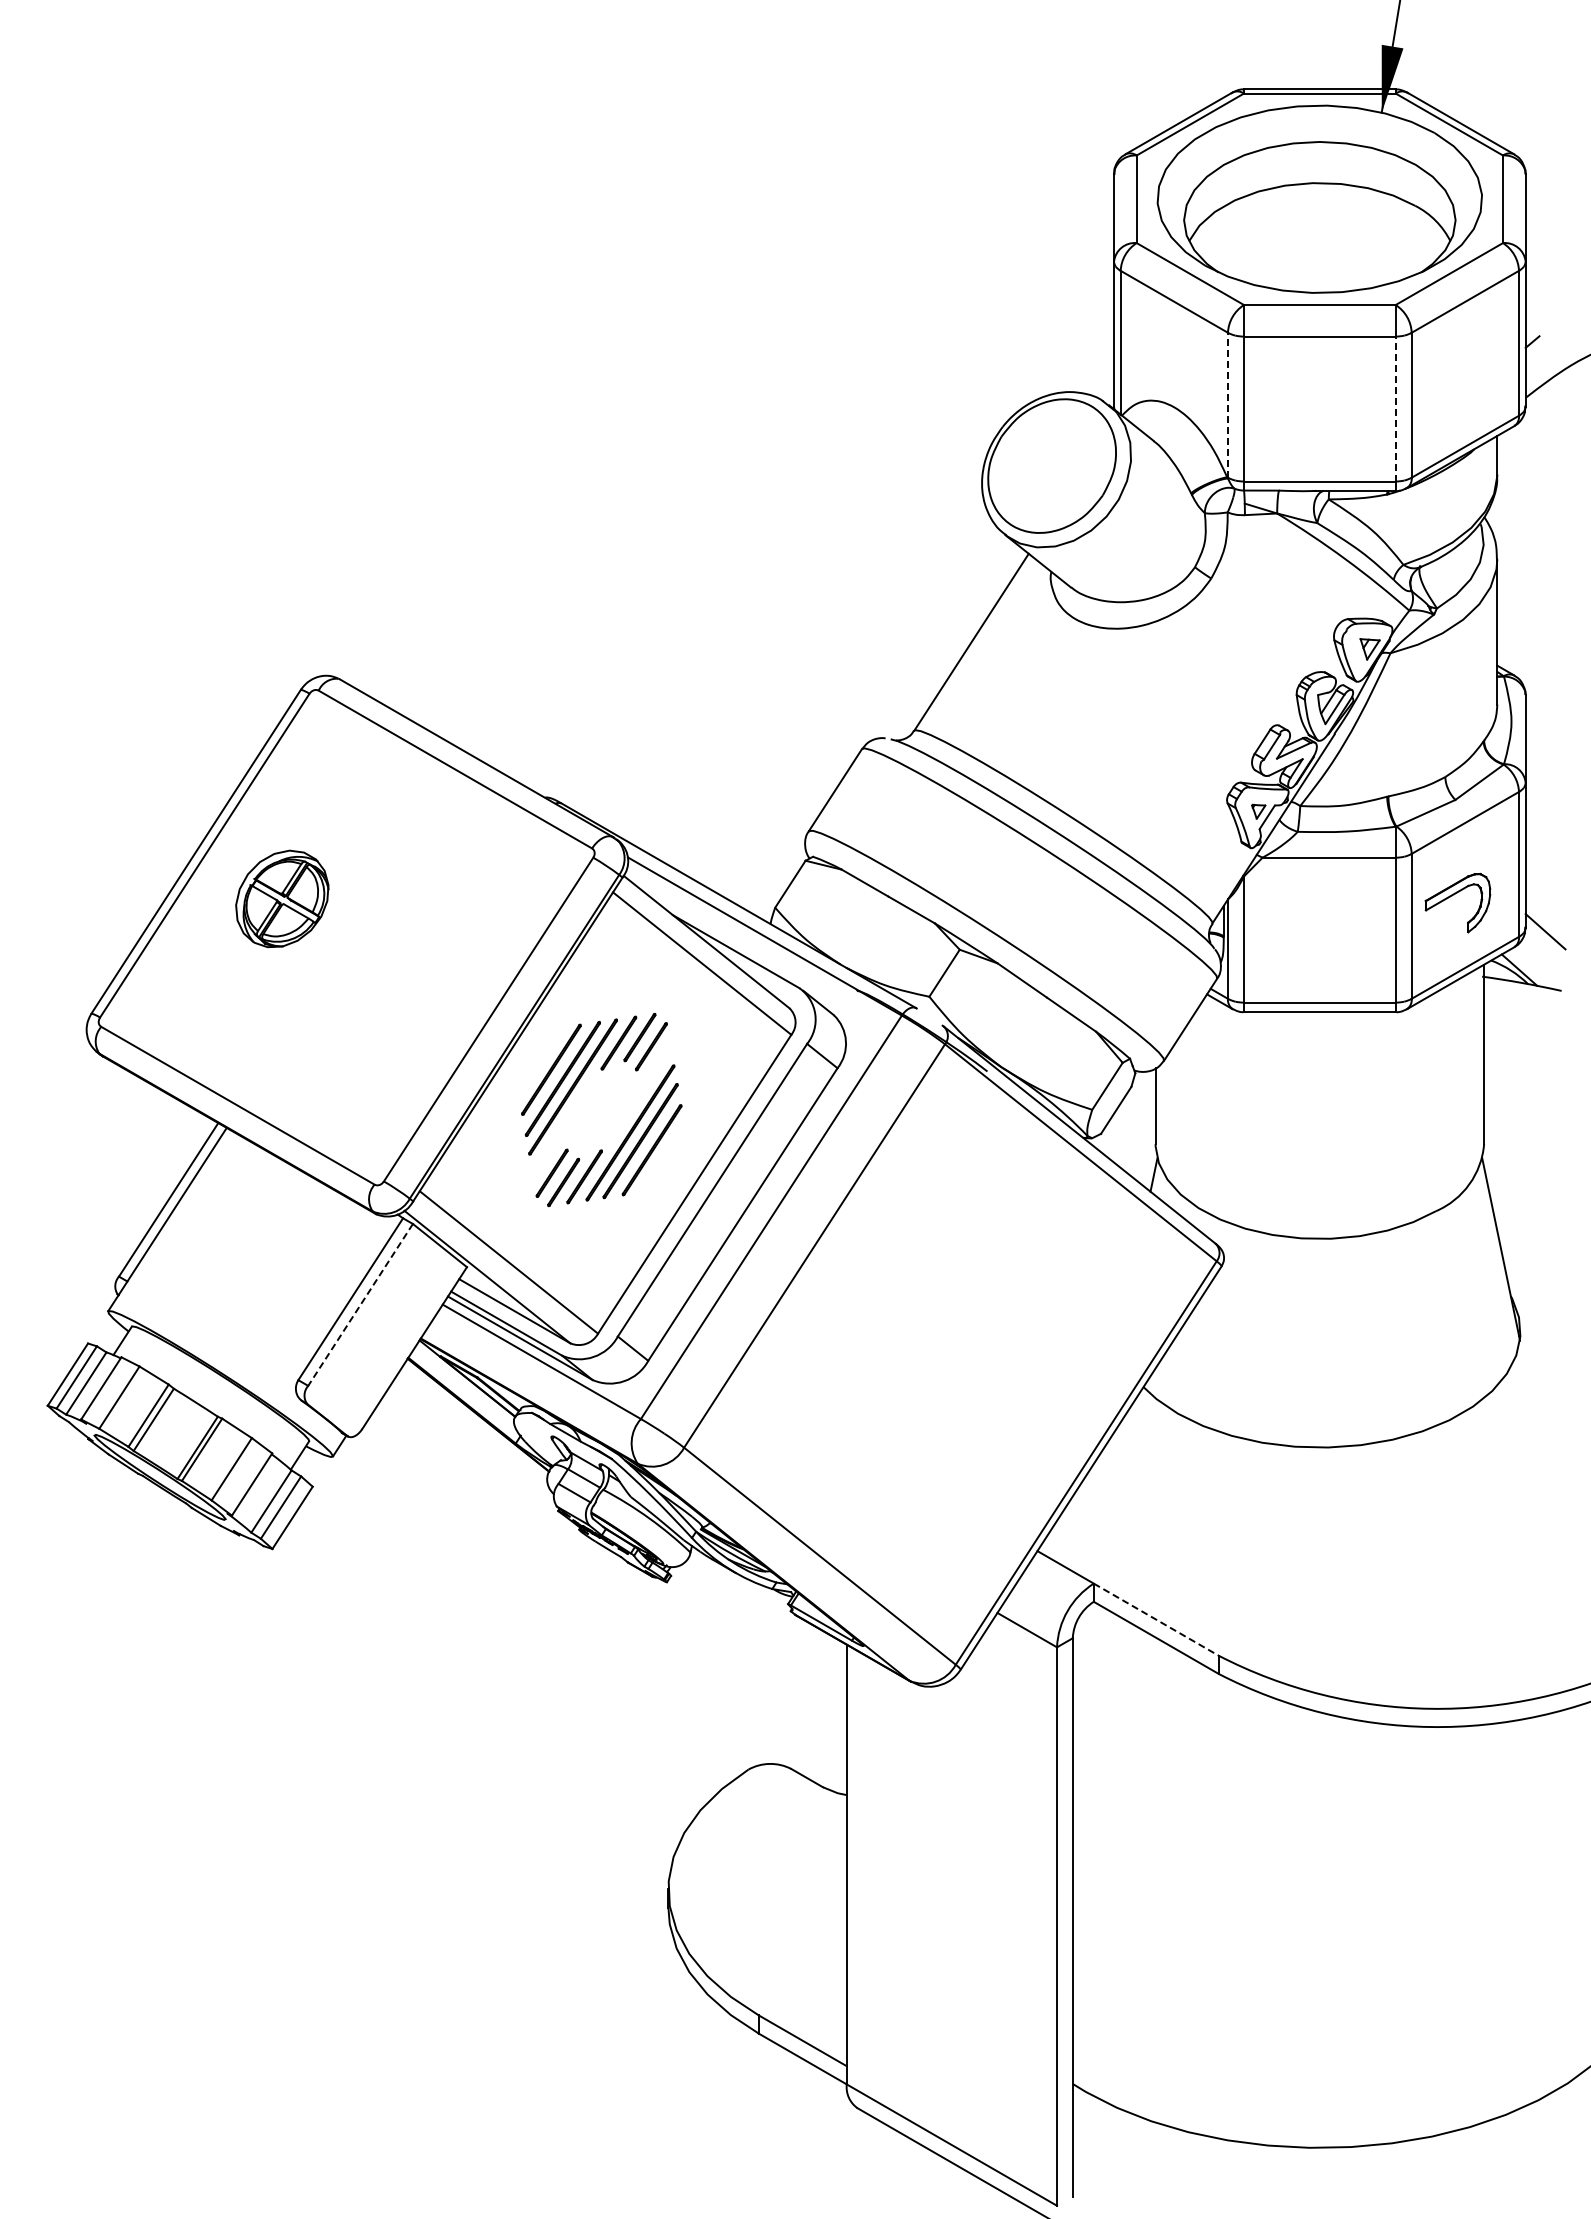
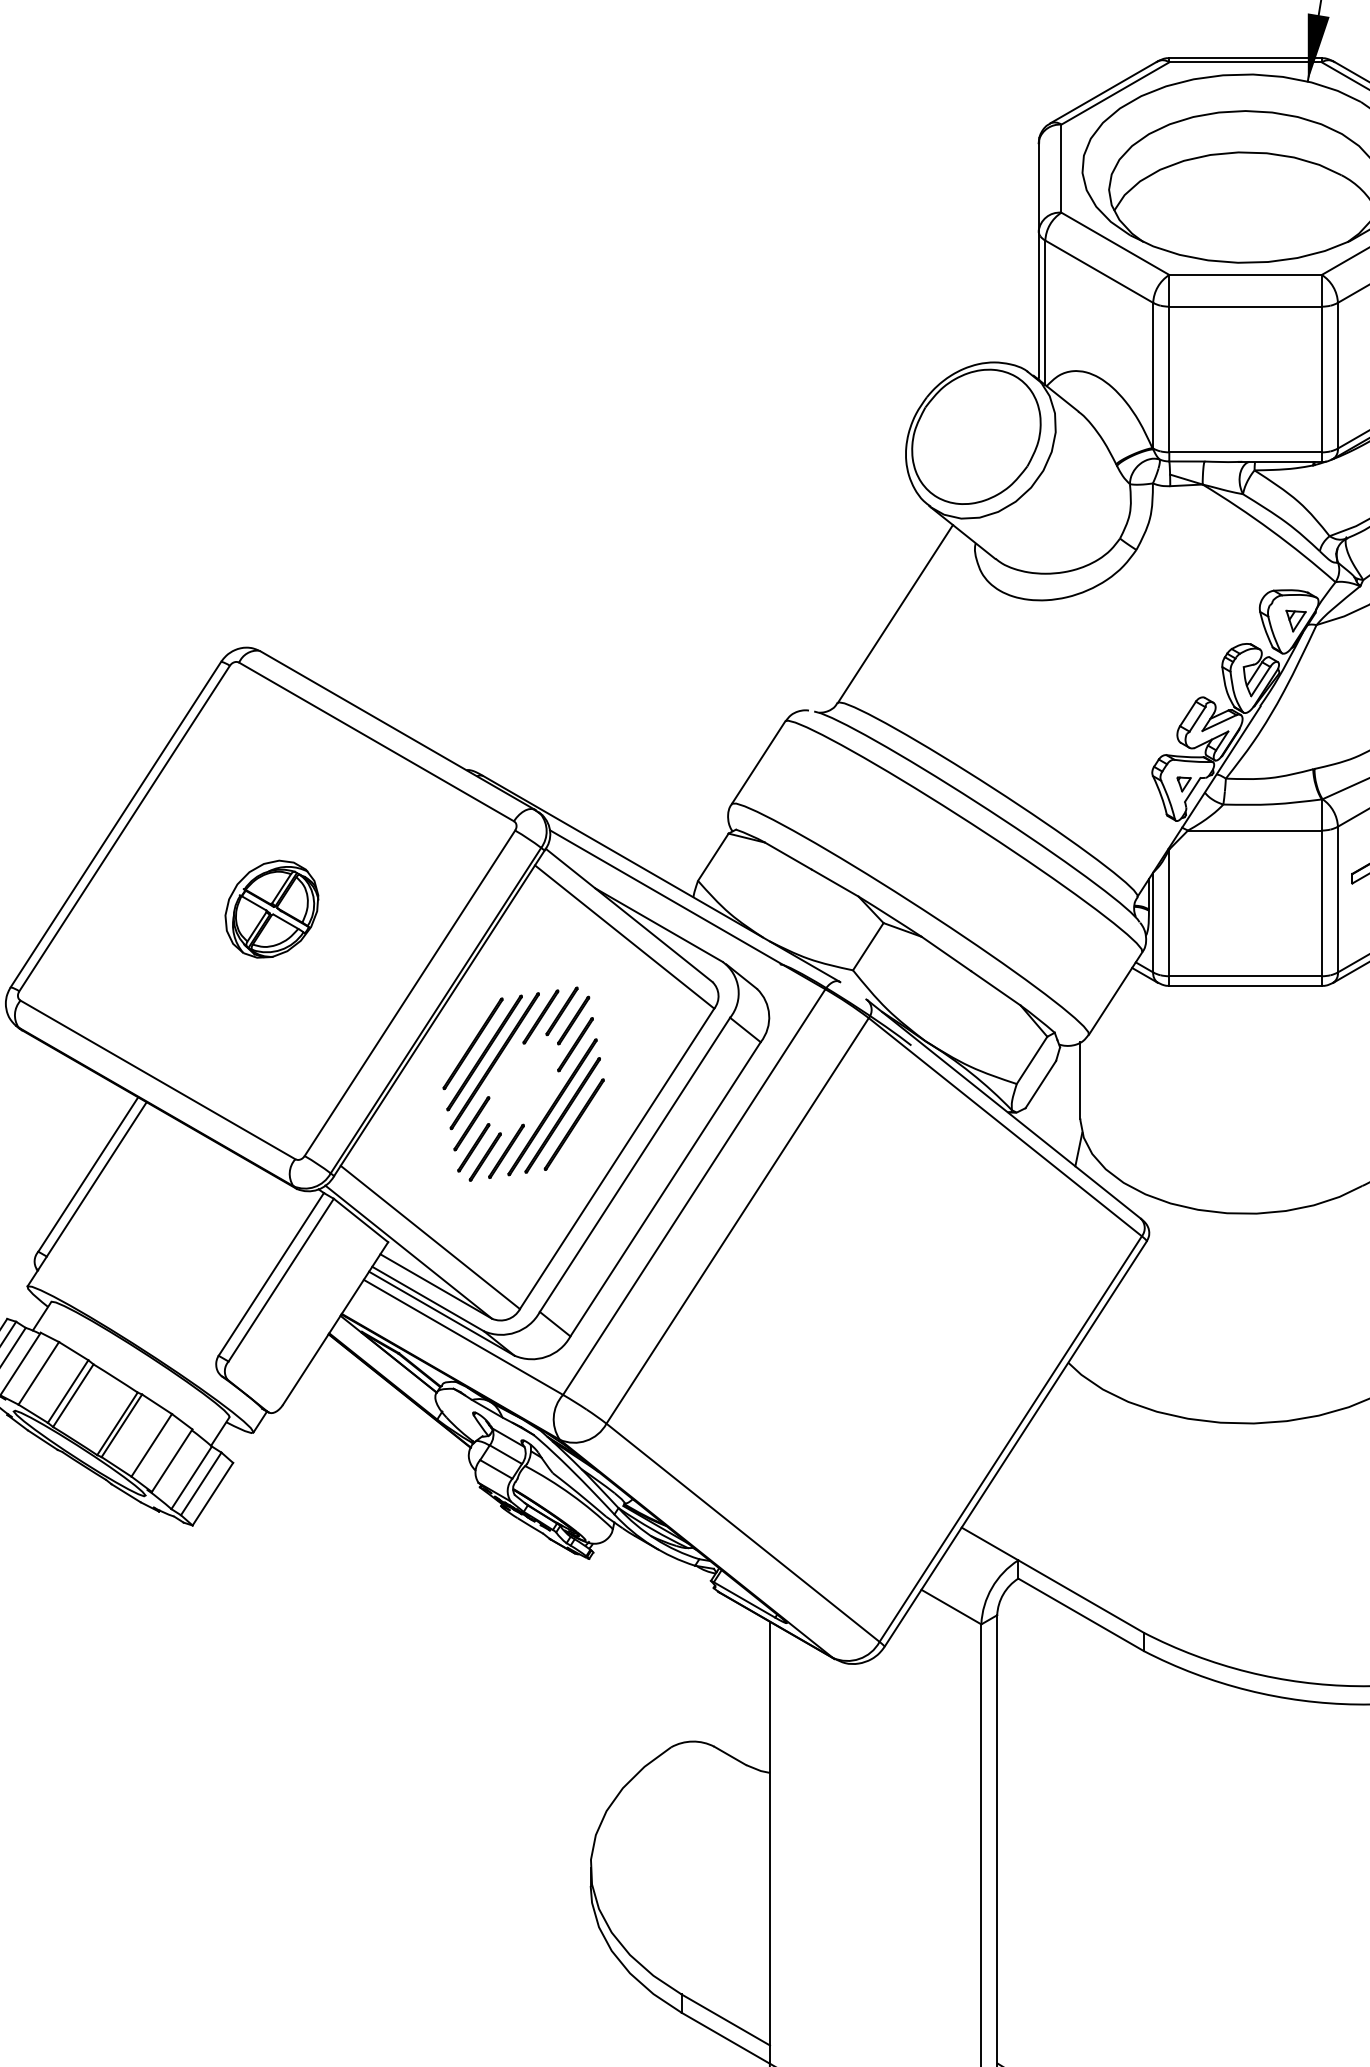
line: (1227, 404) -> (1152, 374), dashed -> solid
line: (1395, 408) -> (1321, 378), dashed -> solid
part: (282, 898) -> (272, 908), moved
line: (653, 1070) -> (575, 1044), added
line: (550, 1149) -> (472, 1123), added
line: (360, 1305) -> (281, 1280), dashed -> solid
line: (1156, 1619) -> (1081, 1596), dashed -> solid

